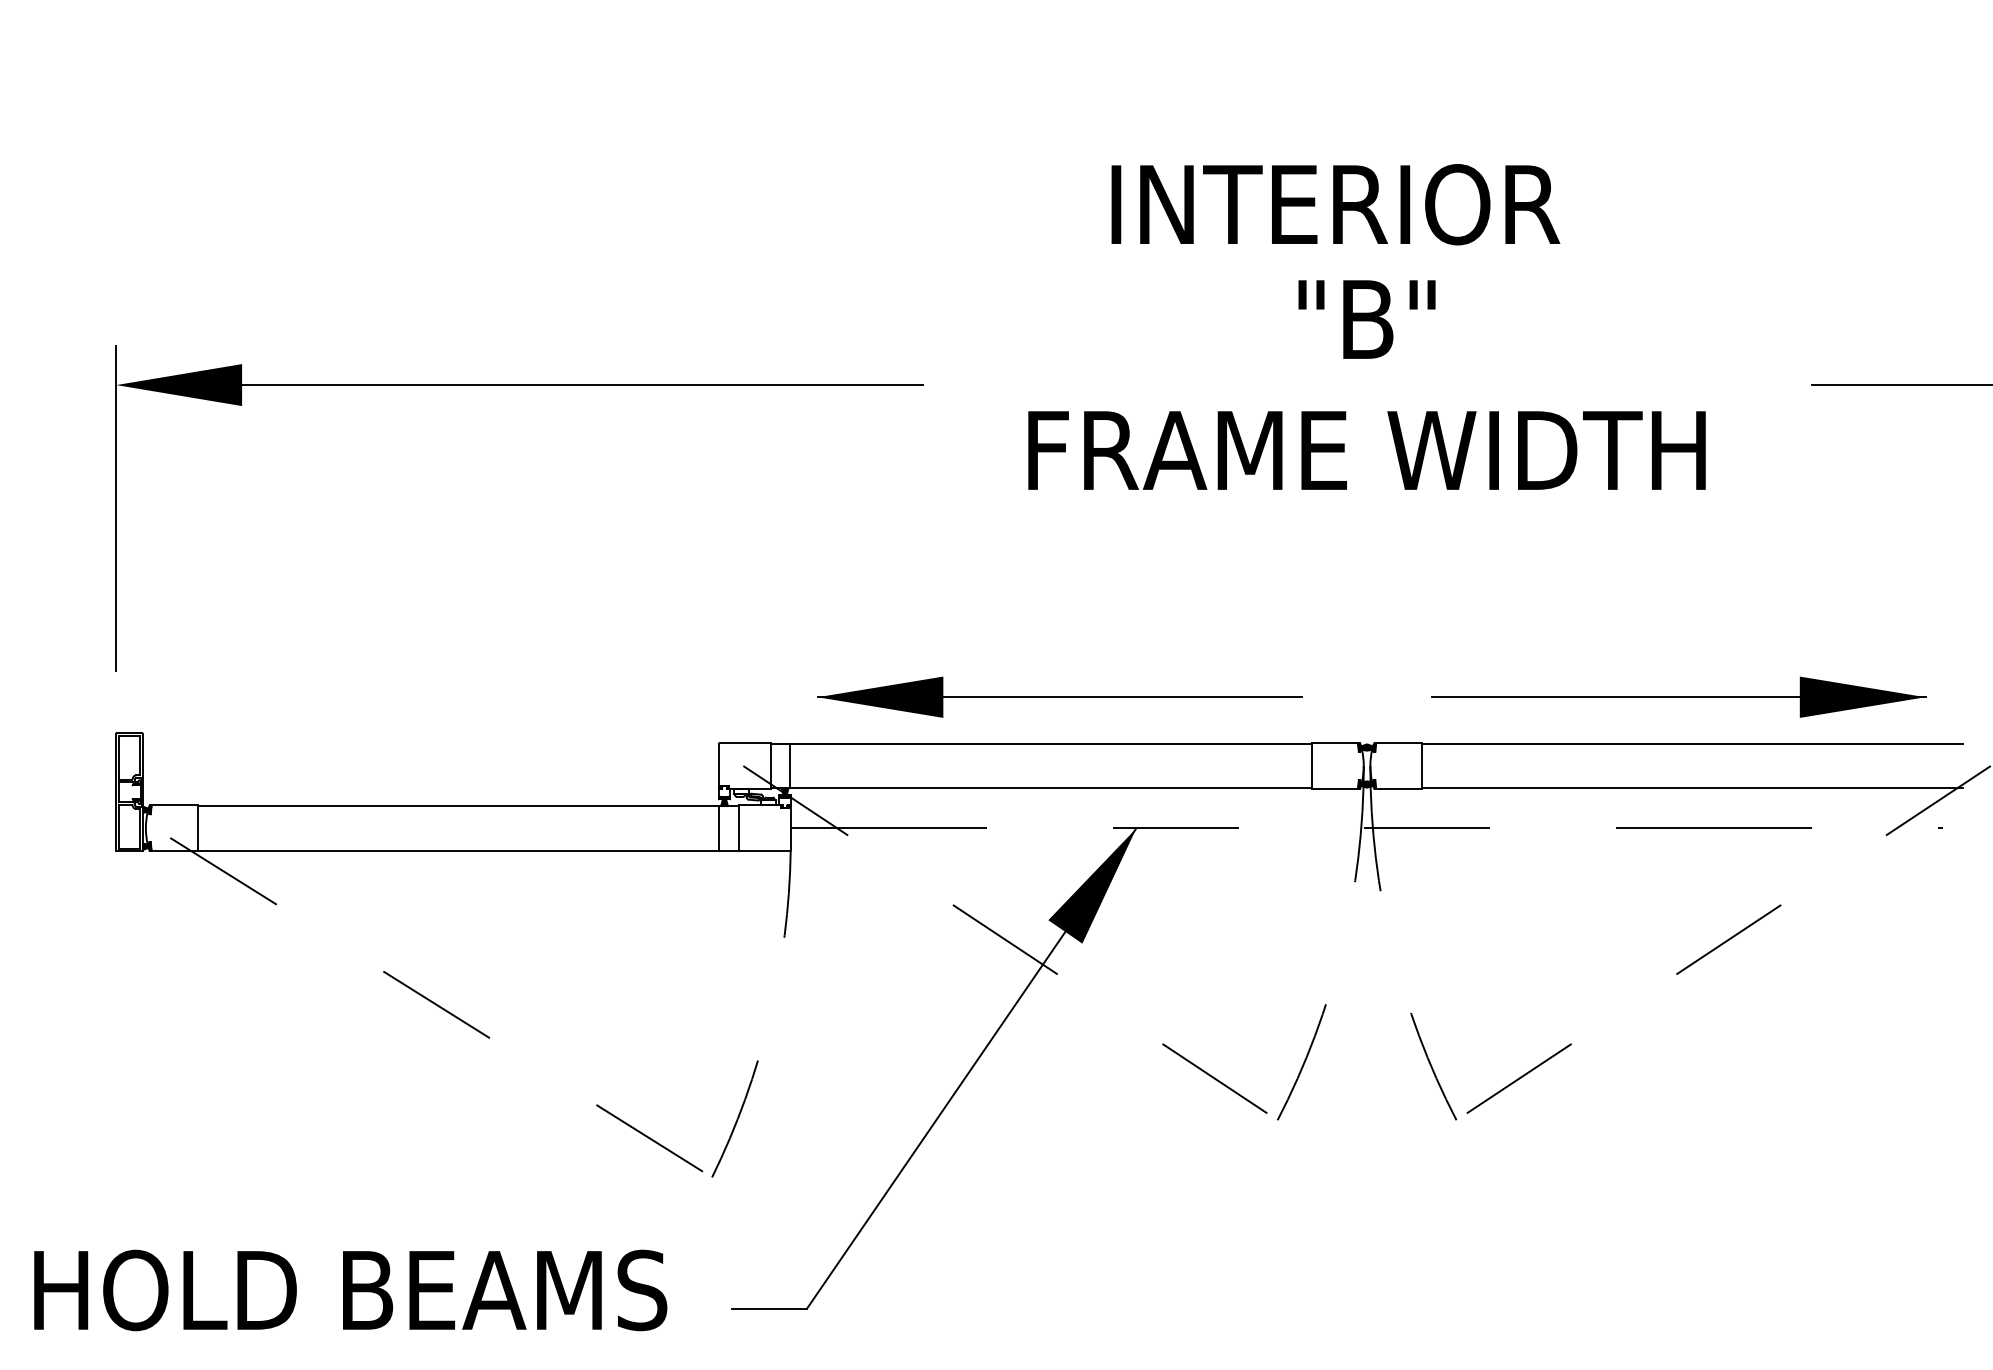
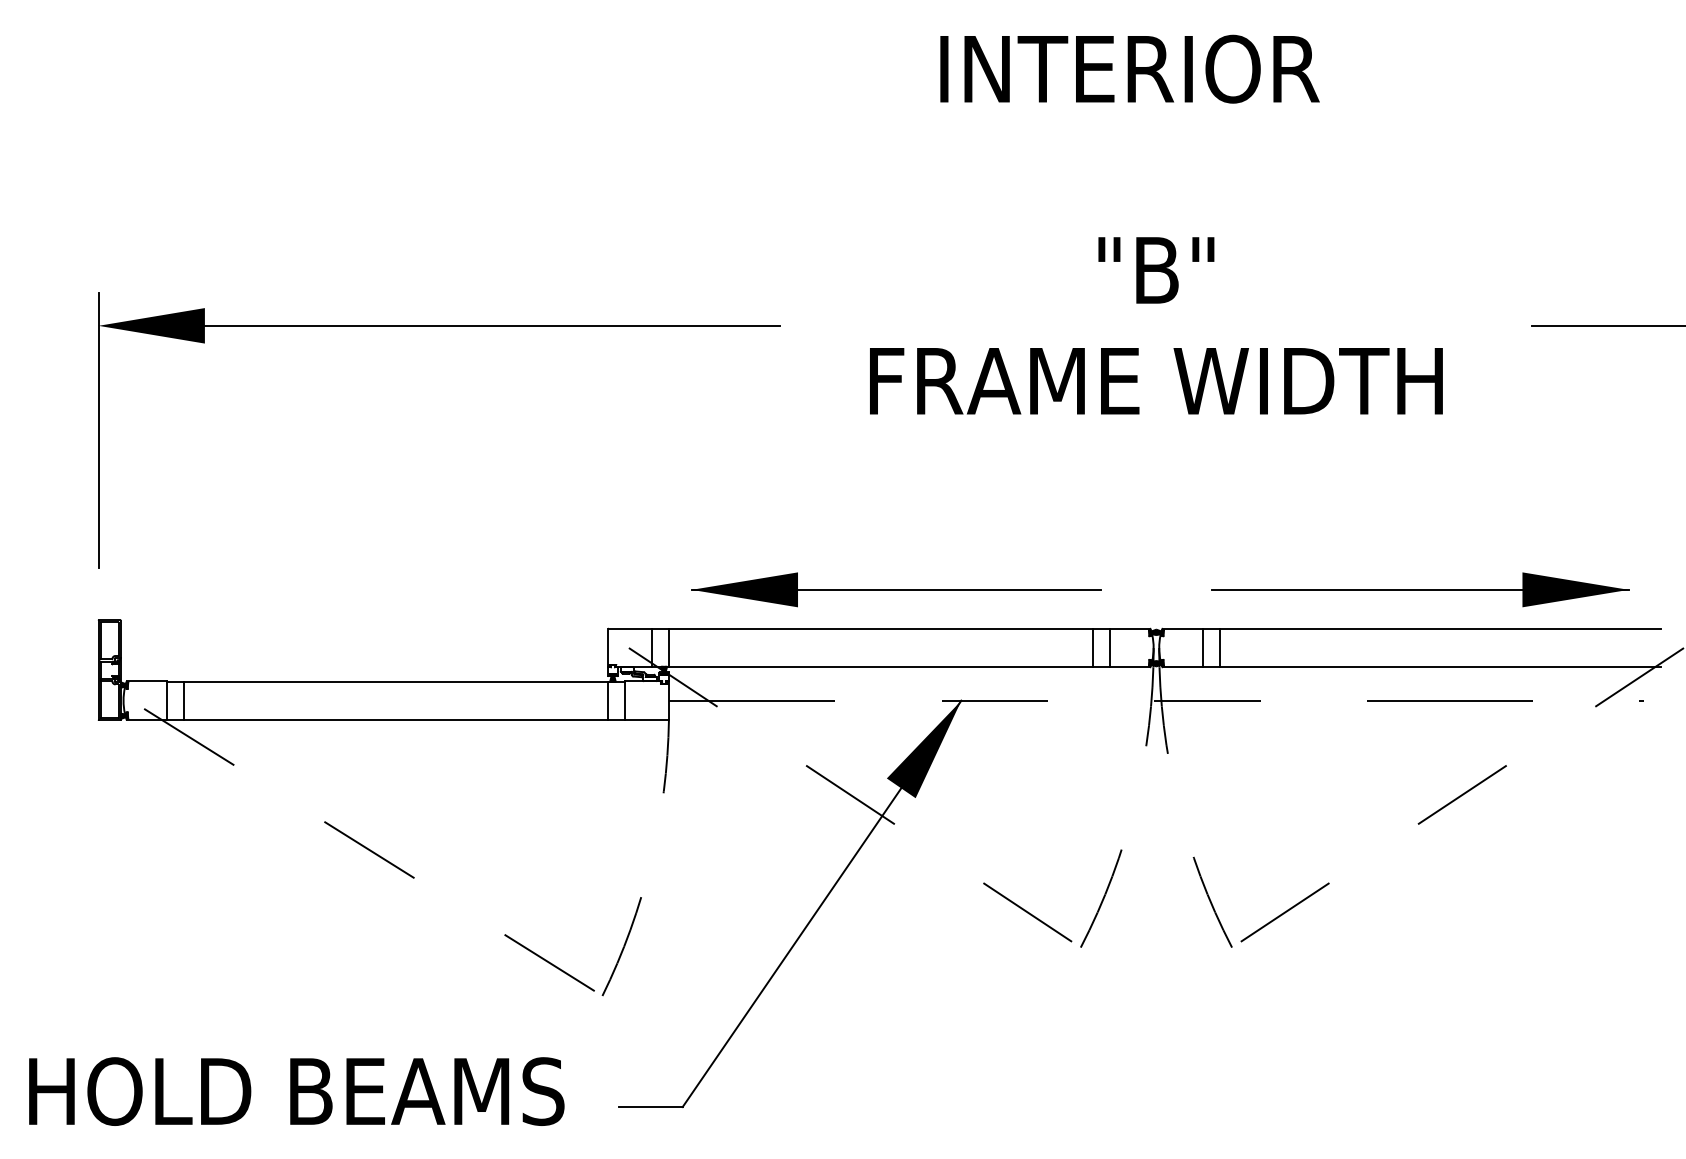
text: (1335, 204) -> (1129, 69), moved
line: (1292, 765) -> (1093, 647), added
line: (1442, 765) -> (1220, 647), added
line: (217, 827) -> (184, 700), added

